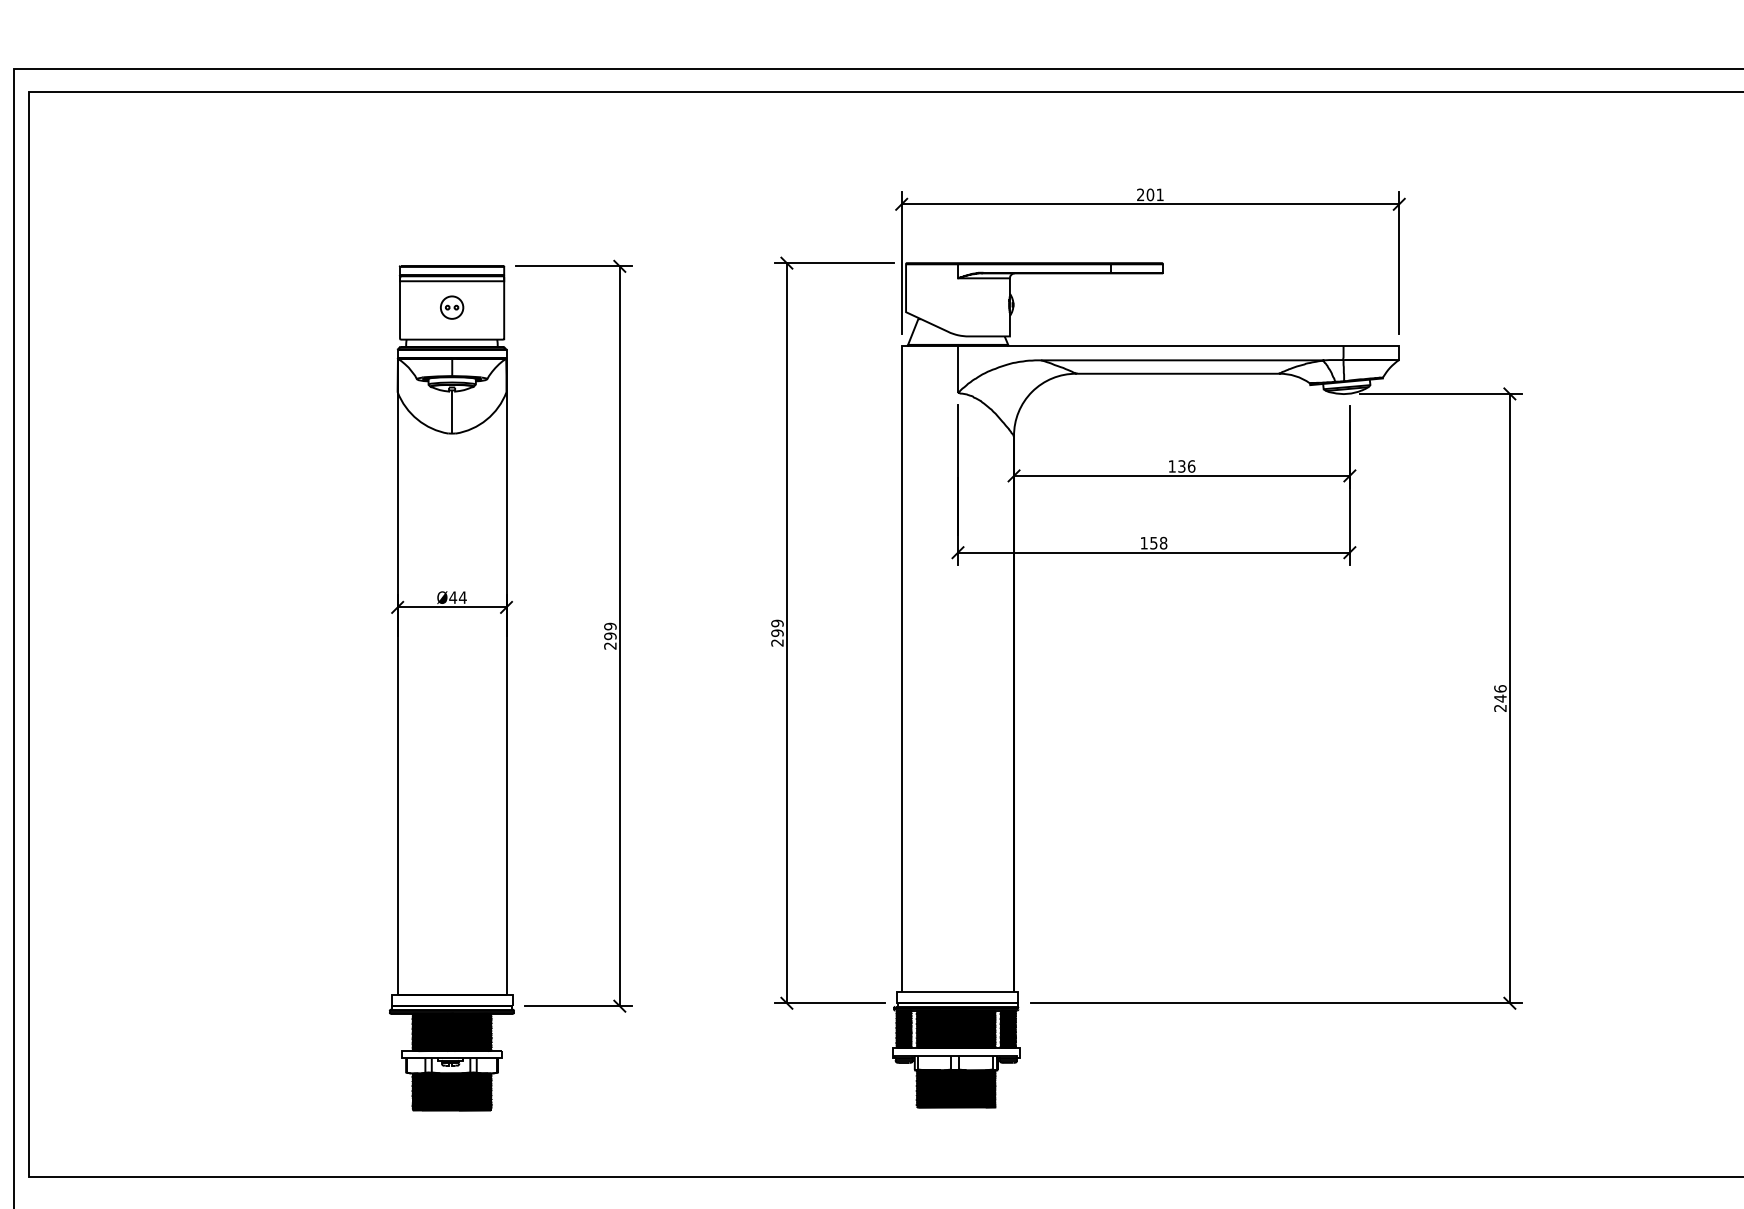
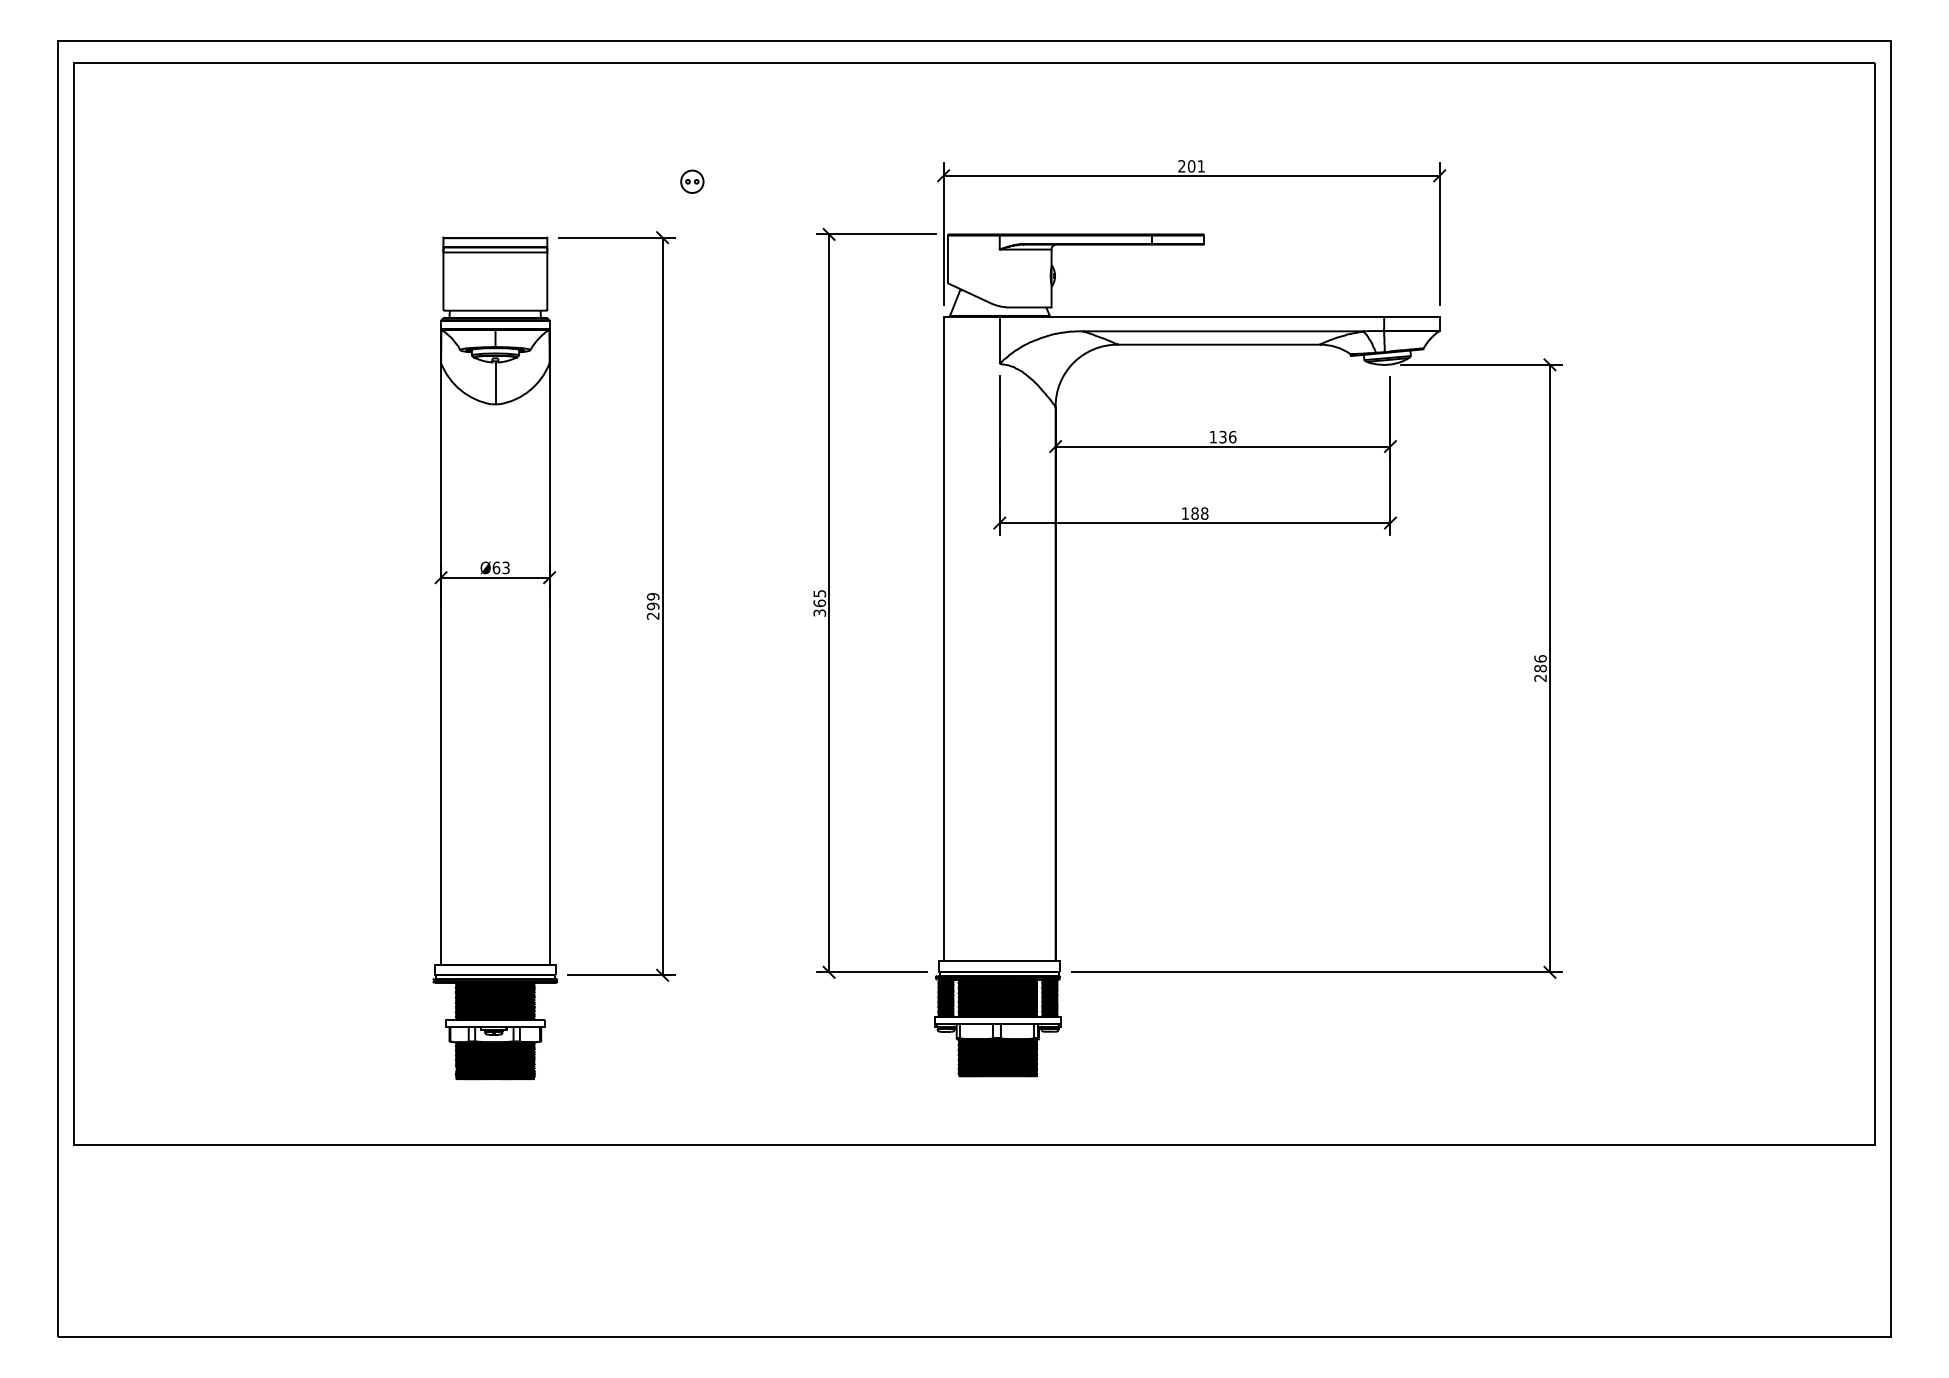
part: (452, 307) -> (692, 181), moved
text: (1153, 543) -> (1194, 513), 158 -> 188
text: (458, 597) -> (501, 567), Ø44 -> Ø63
text: (777, 633) -> (819, 603), 299 -> 365
text: (1500, 698) -> (1540, 668), 246 -> 286

